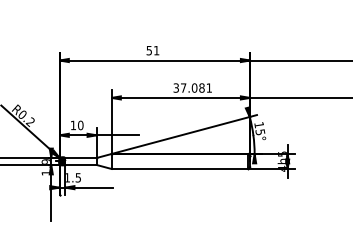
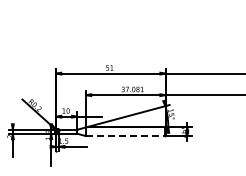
line: (180, 169) -> (125, 136), solid -> dashed

